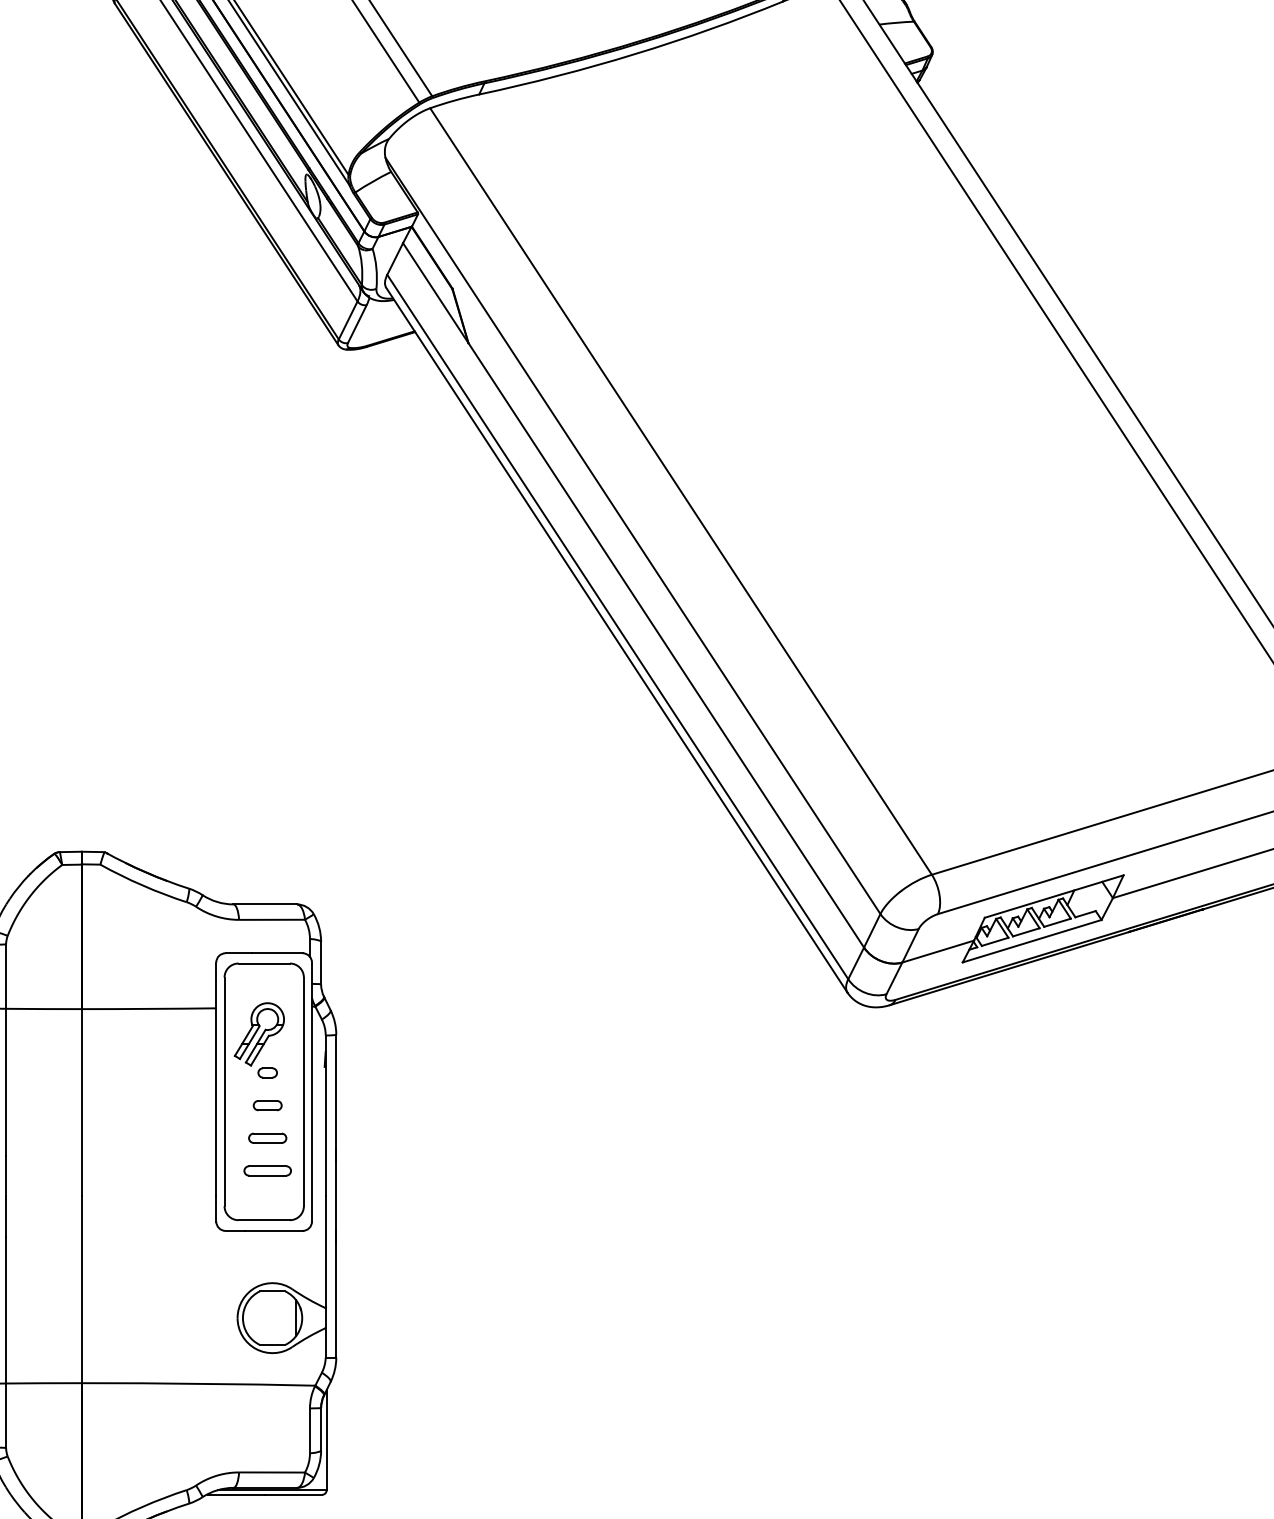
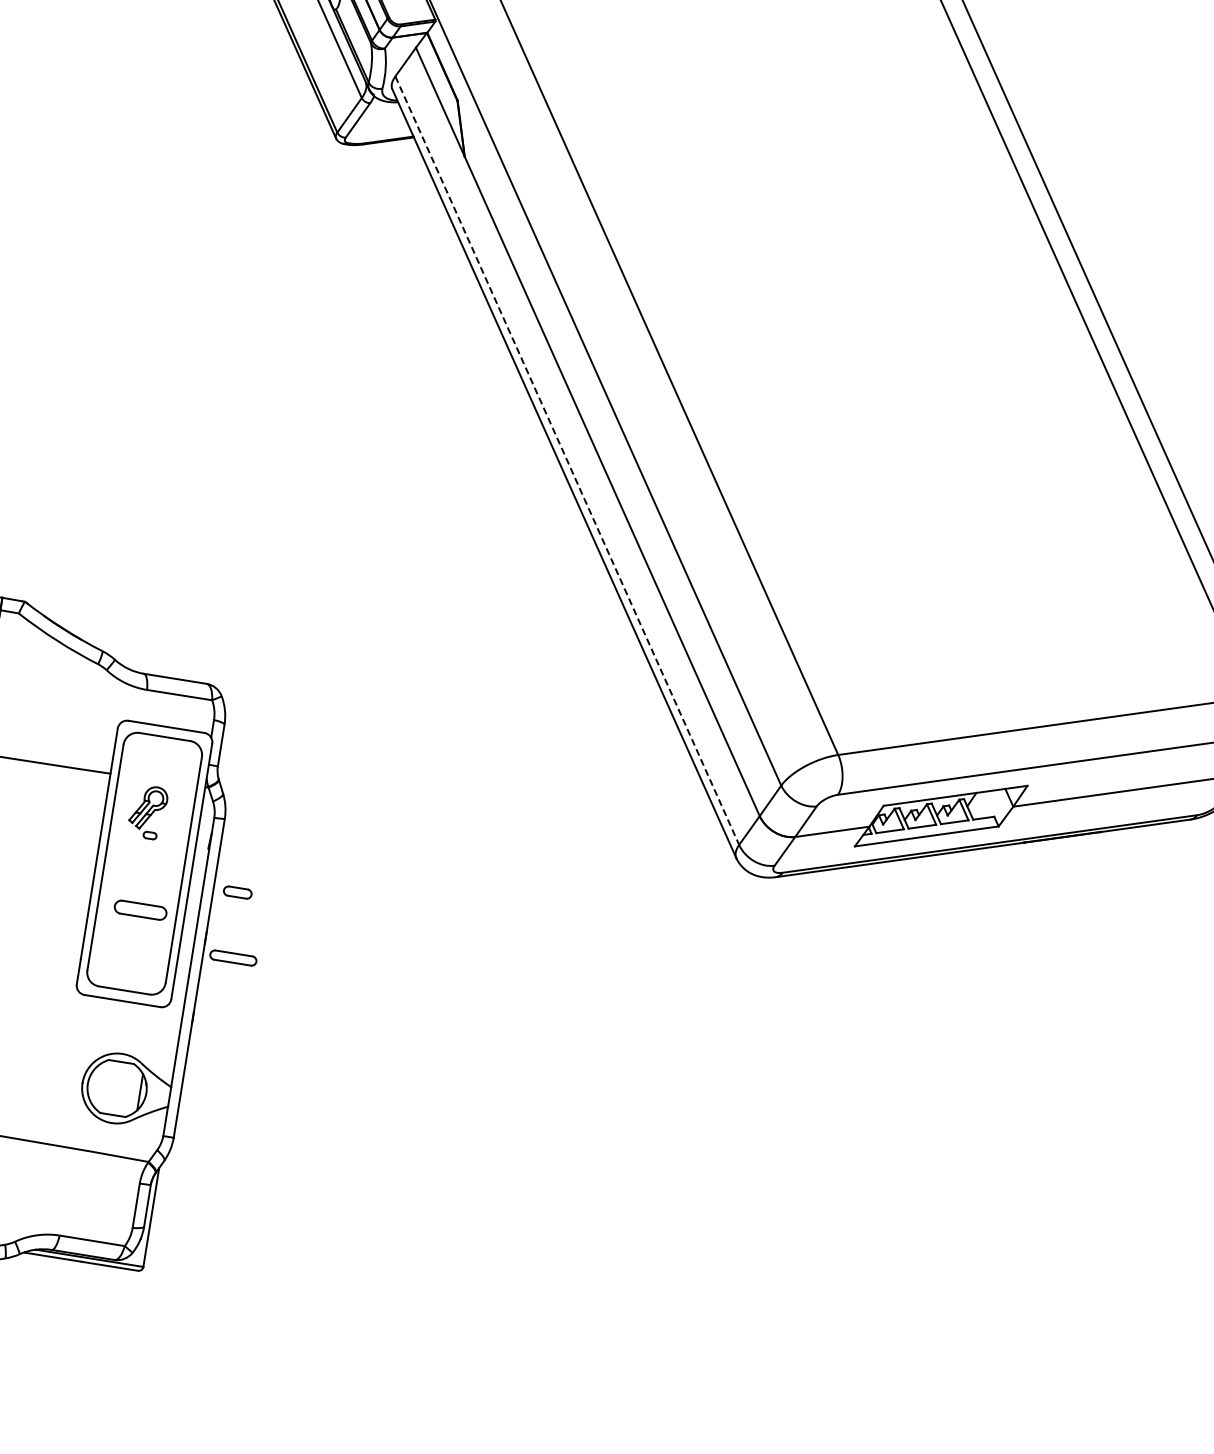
line: (617, 627) -> (566, 461), solid -> dashed
part: (258, 1040) -> (147, 812), size x0.7
part: (267, 1105) -> (237, 892), moved
part: (267, 1137) -> (140, 909), size x1.4
part: (267, 1170) -> (233, 957), moved

